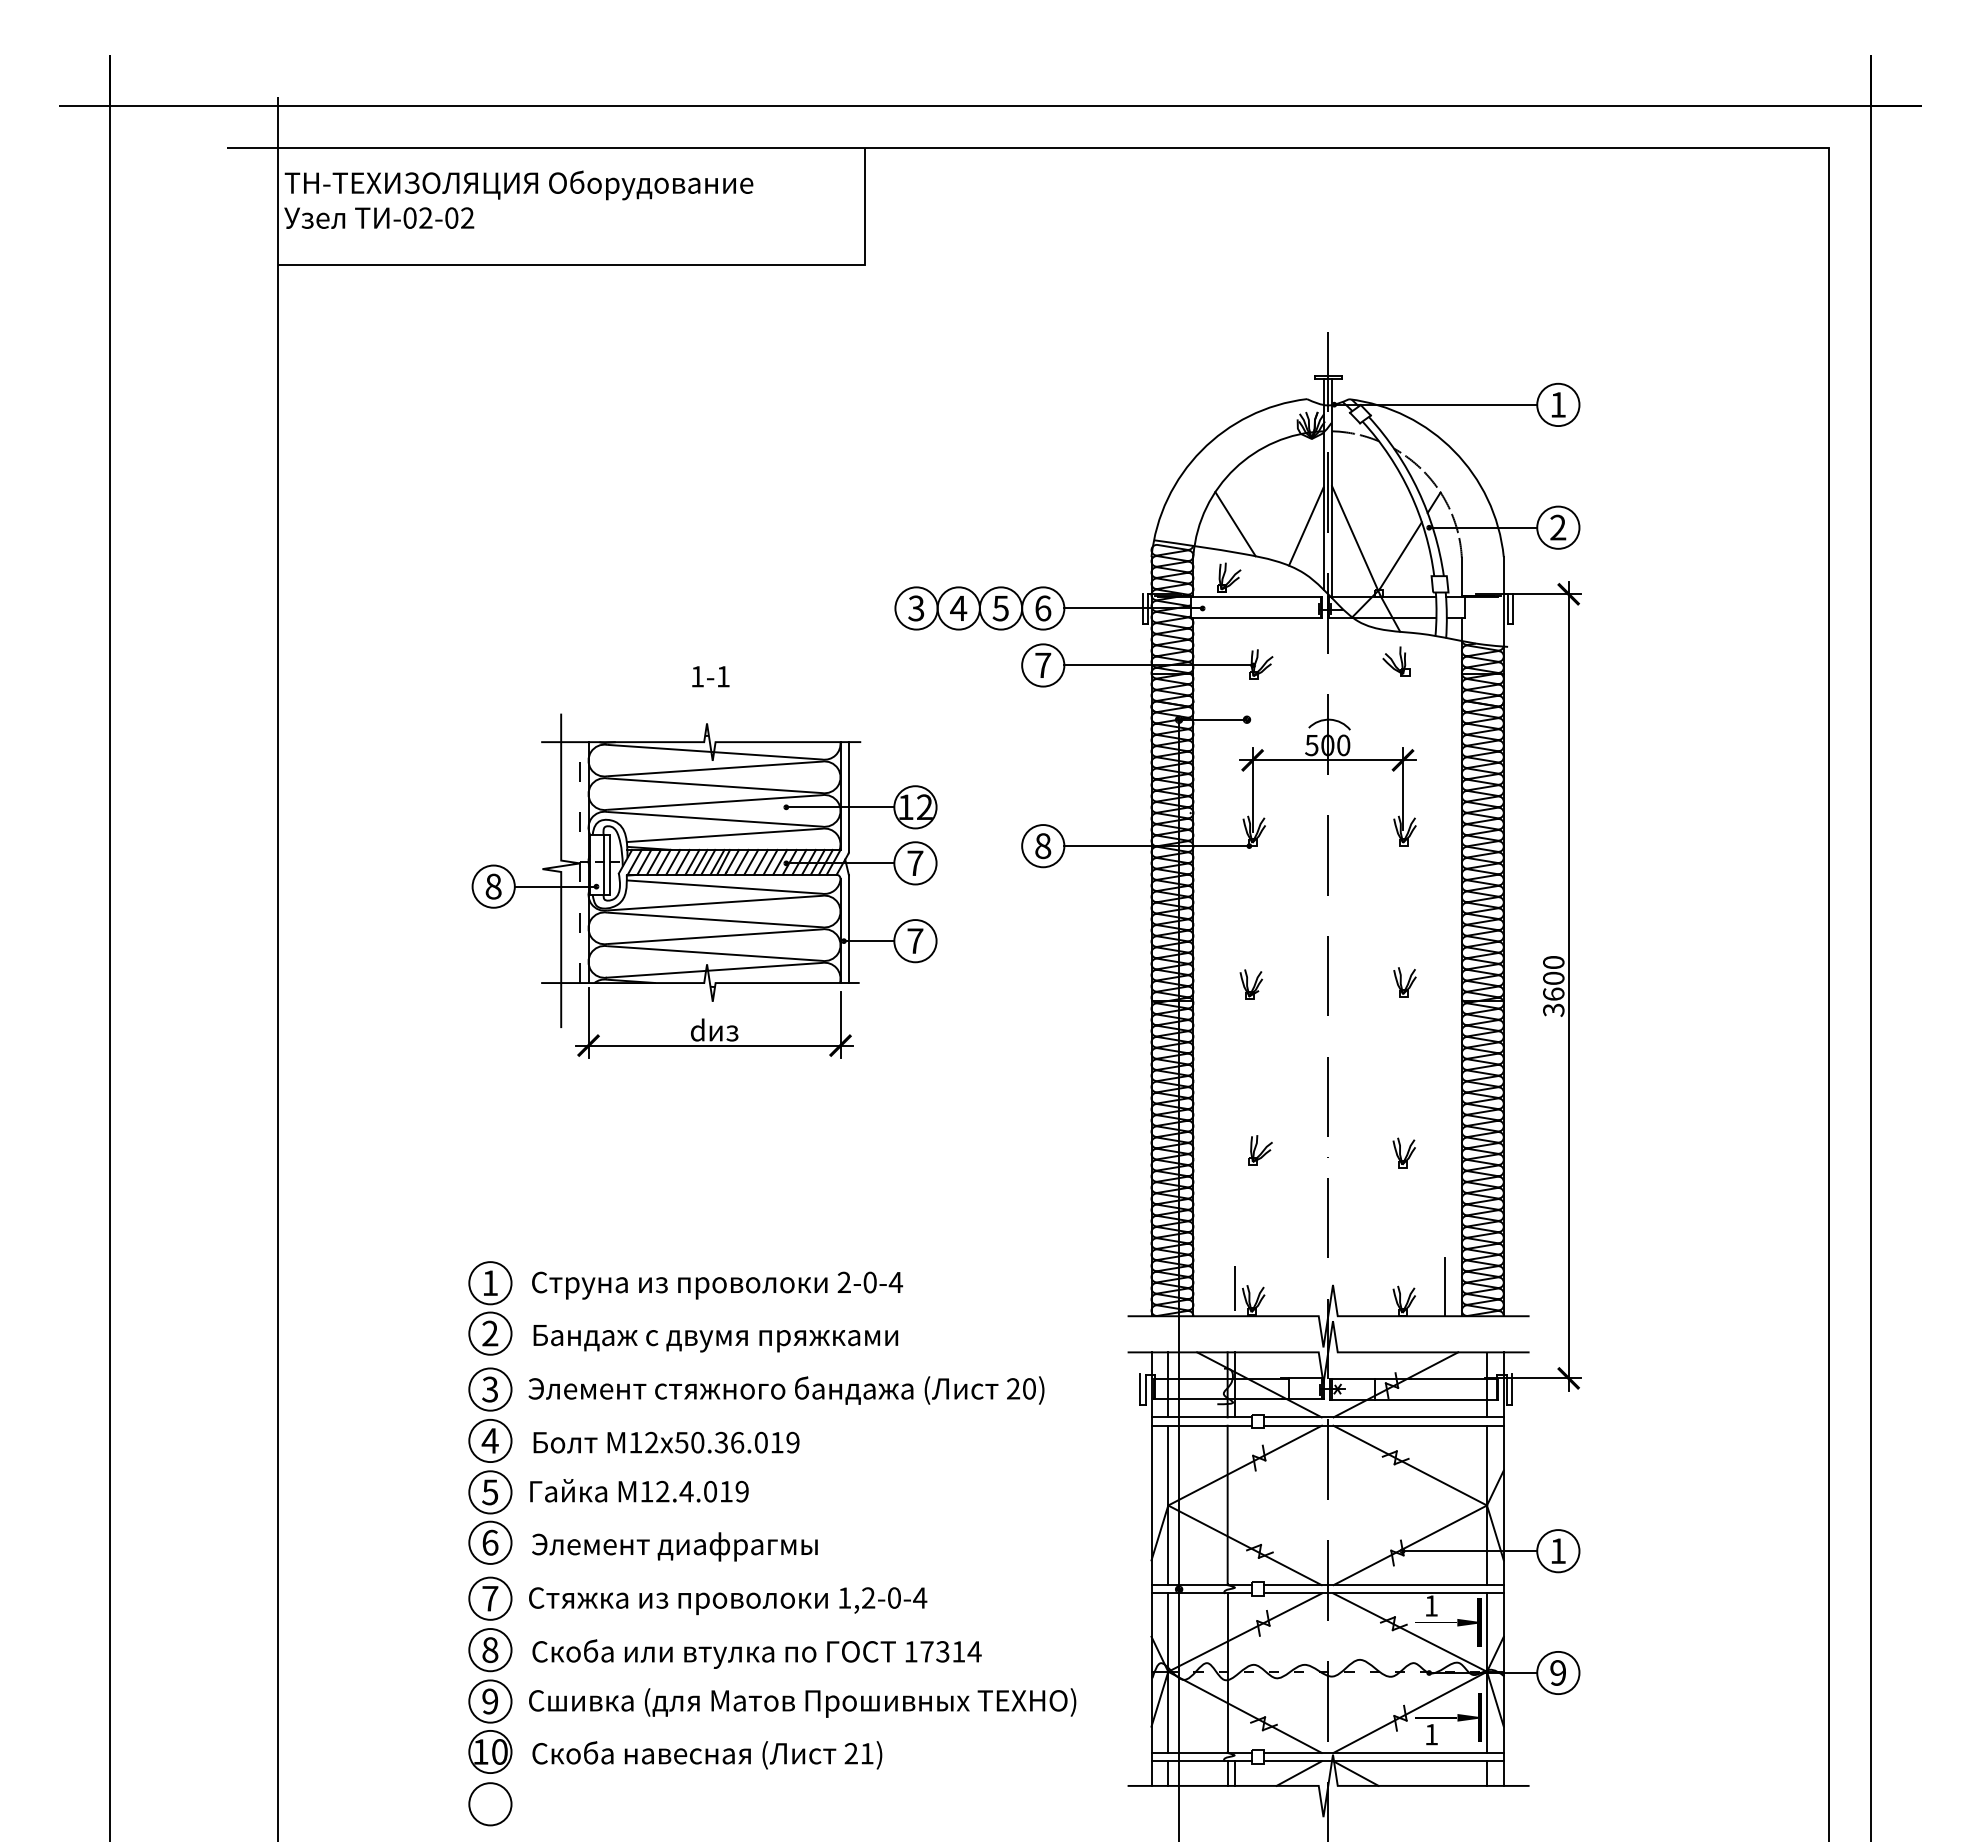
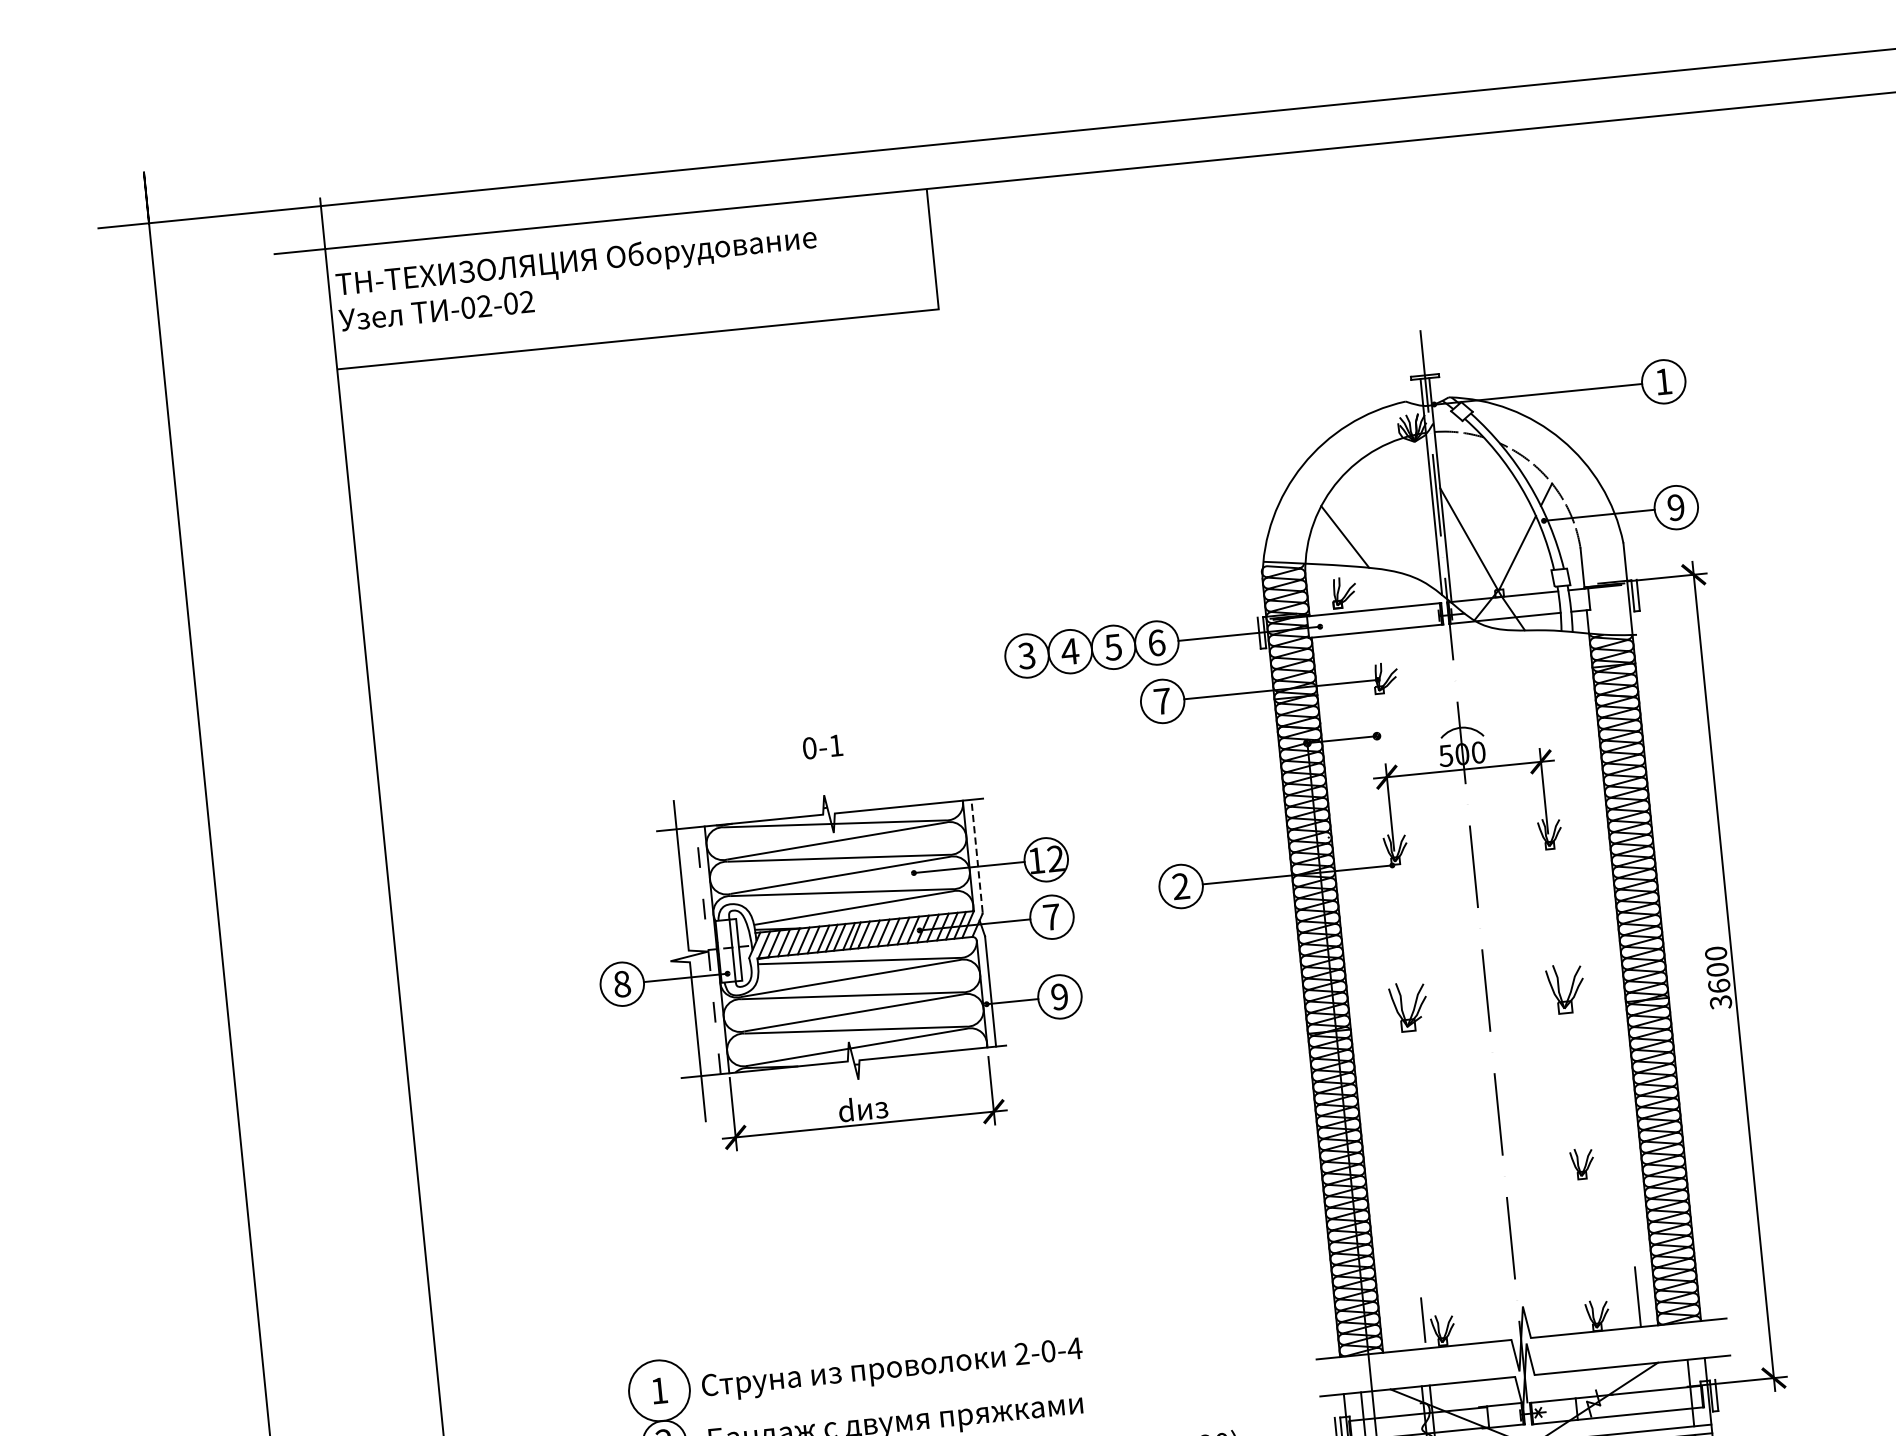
line: (1306, 526) -> (1418, 532), removed
text: (1558, 527) -> (1676, 507), 2 -> 9
part: (1396, 661) -> (1524, 661), removed
text: (697, 676) -> (809, 748), 1-1 -> 0-1
line: (848, 796) -> (976, 855), solid -> dashed
text: (1043, 846) -> (1181, 886), 8 -> 2
text: (915, 941) -> (1060, 997), 7 -> 9
part: (1404, 982) -> (1565, 989), size x1.6
part: (1250, 984) -> (1407, 1007), size x1.6
part: (1260, 1150) -> (1434, 1176), removed
circle: (490, 1283) -> (659, 1391), size x1.4

